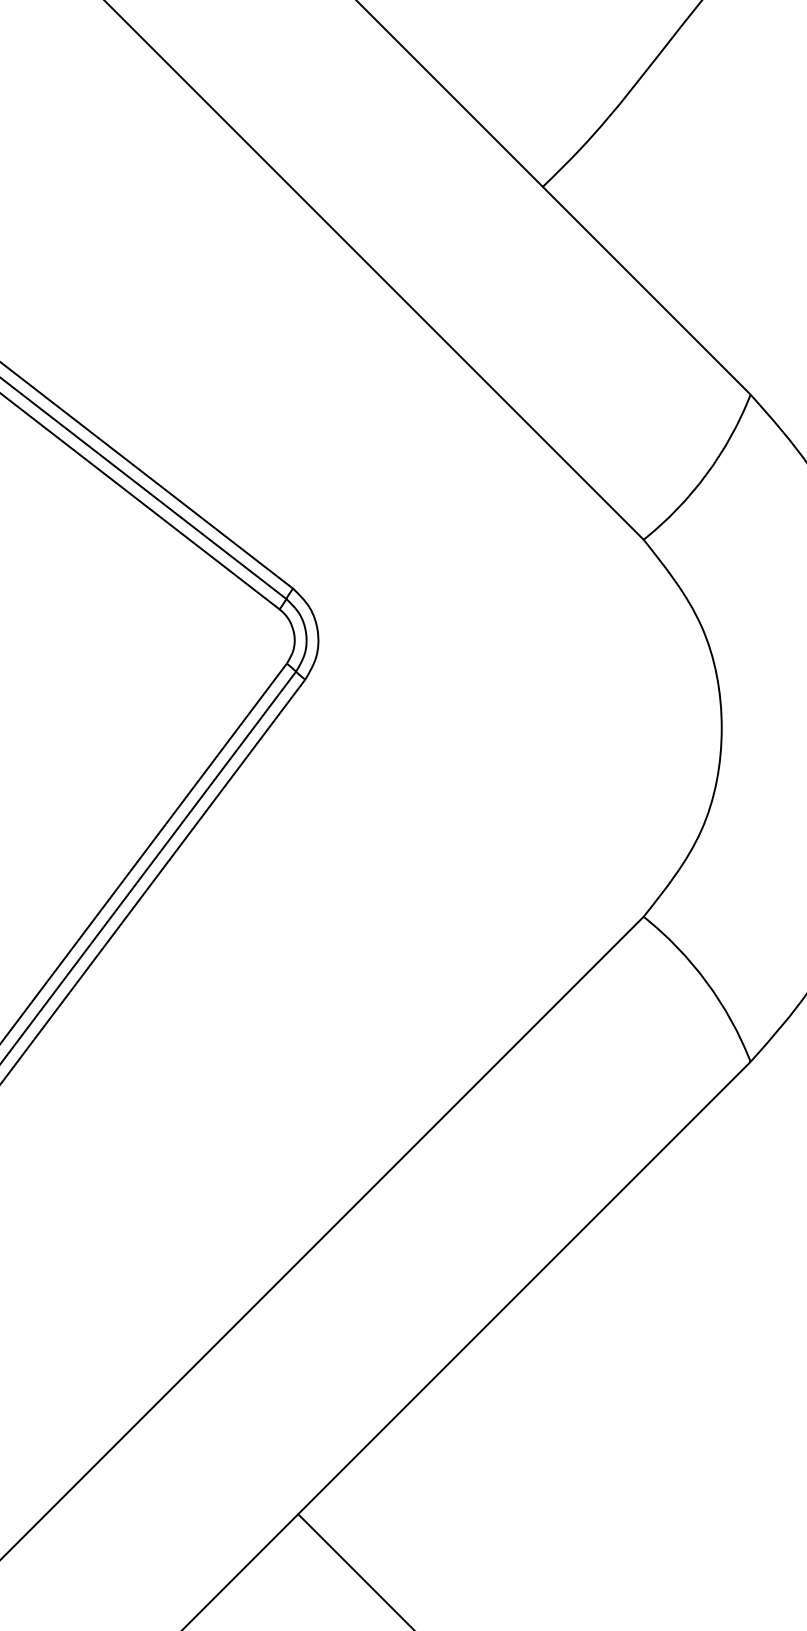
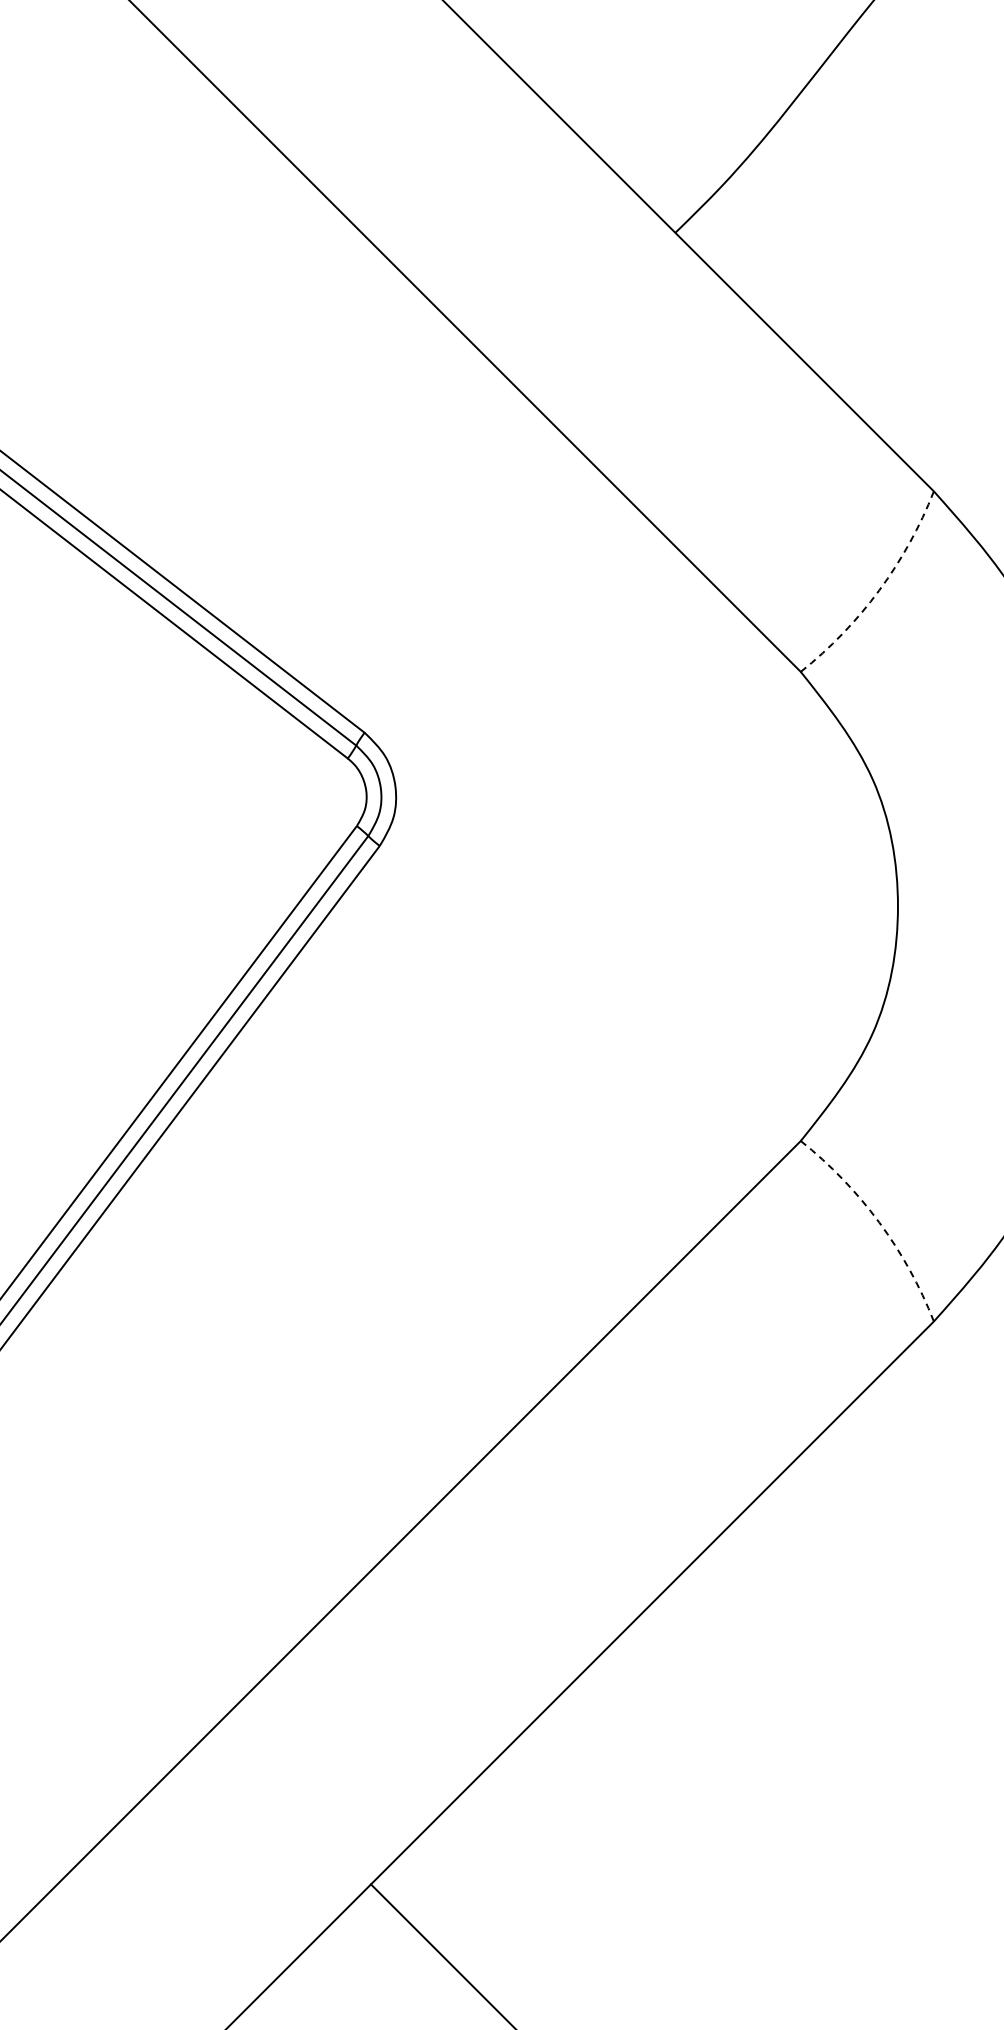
arc: (706, 474) -> (879, 590), solid -> dashed
arc: (706, 982) -> (879, 1222), solid -> dashed

